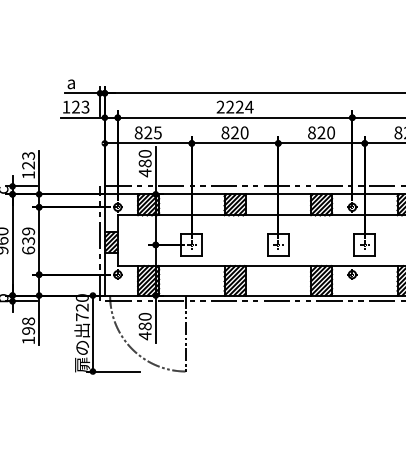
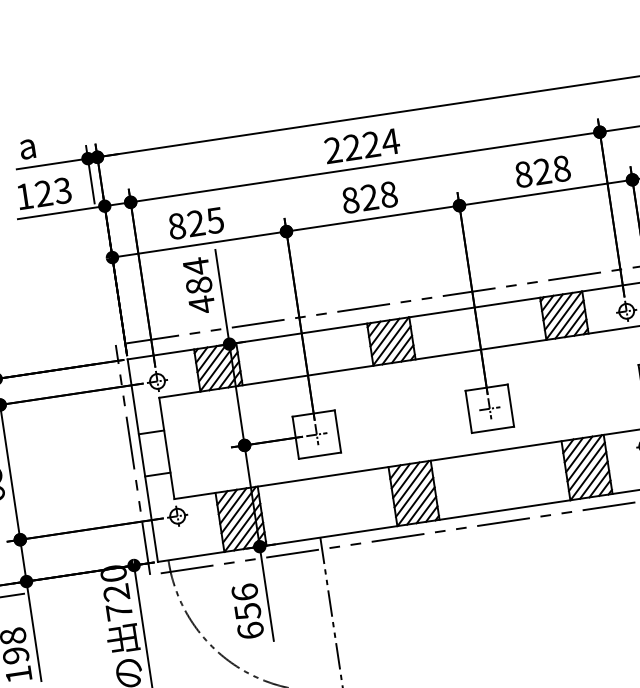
text: (244, 132) -> (388, 193), 820 -> 828
text: (331, 133) -> (562, 169), 820 -> 828
text: (144, 153) -> (194, 265), 480 -> 484
hatch: (110, 241) -> (153, 452), removed
text: (144, 326) -> (246, 611), 480 -> 656

